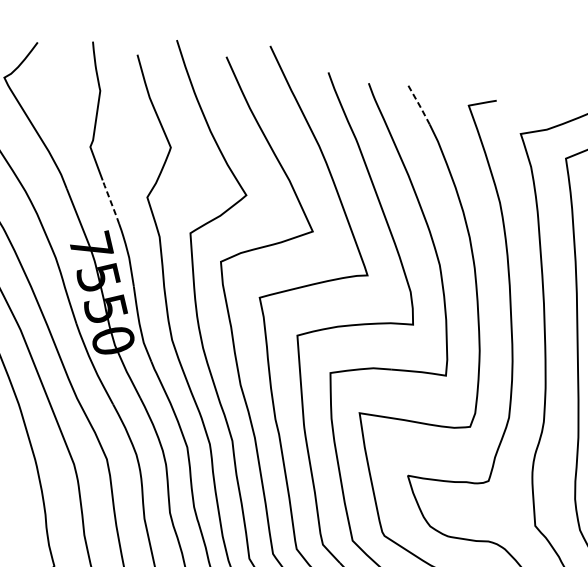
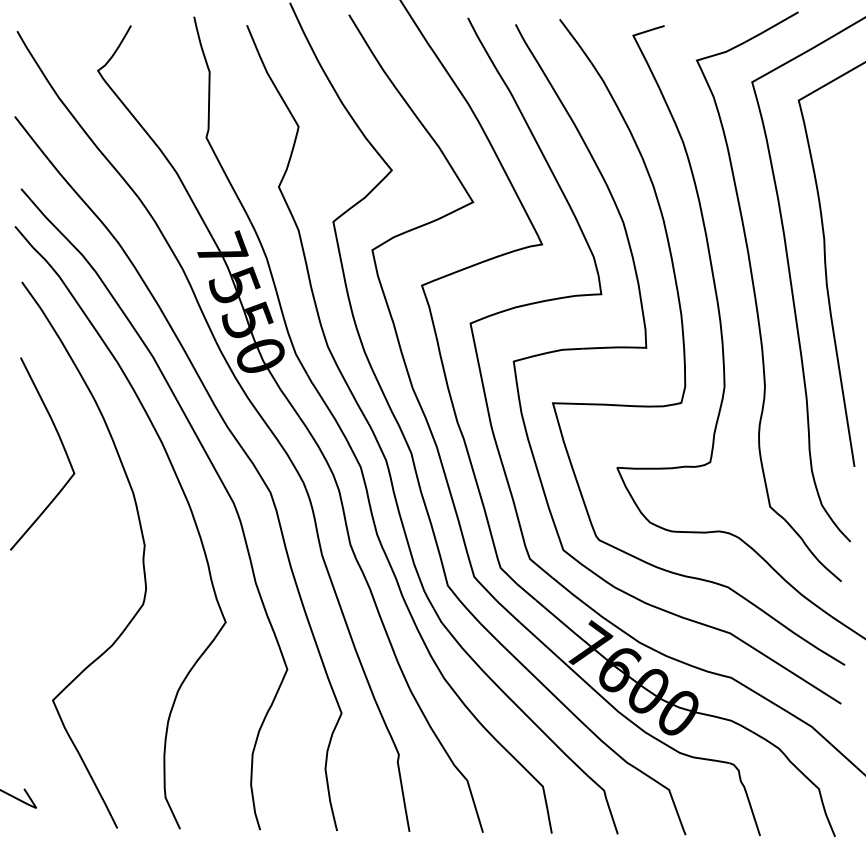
line: (419, 104) -> (576, 41), dashed -> solid
line: (110, 201) -> (237, 197), dashed -> solid

